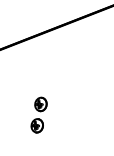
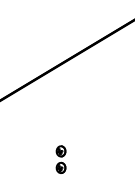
part: (38, 114) -> (60, 159), size x0.7

